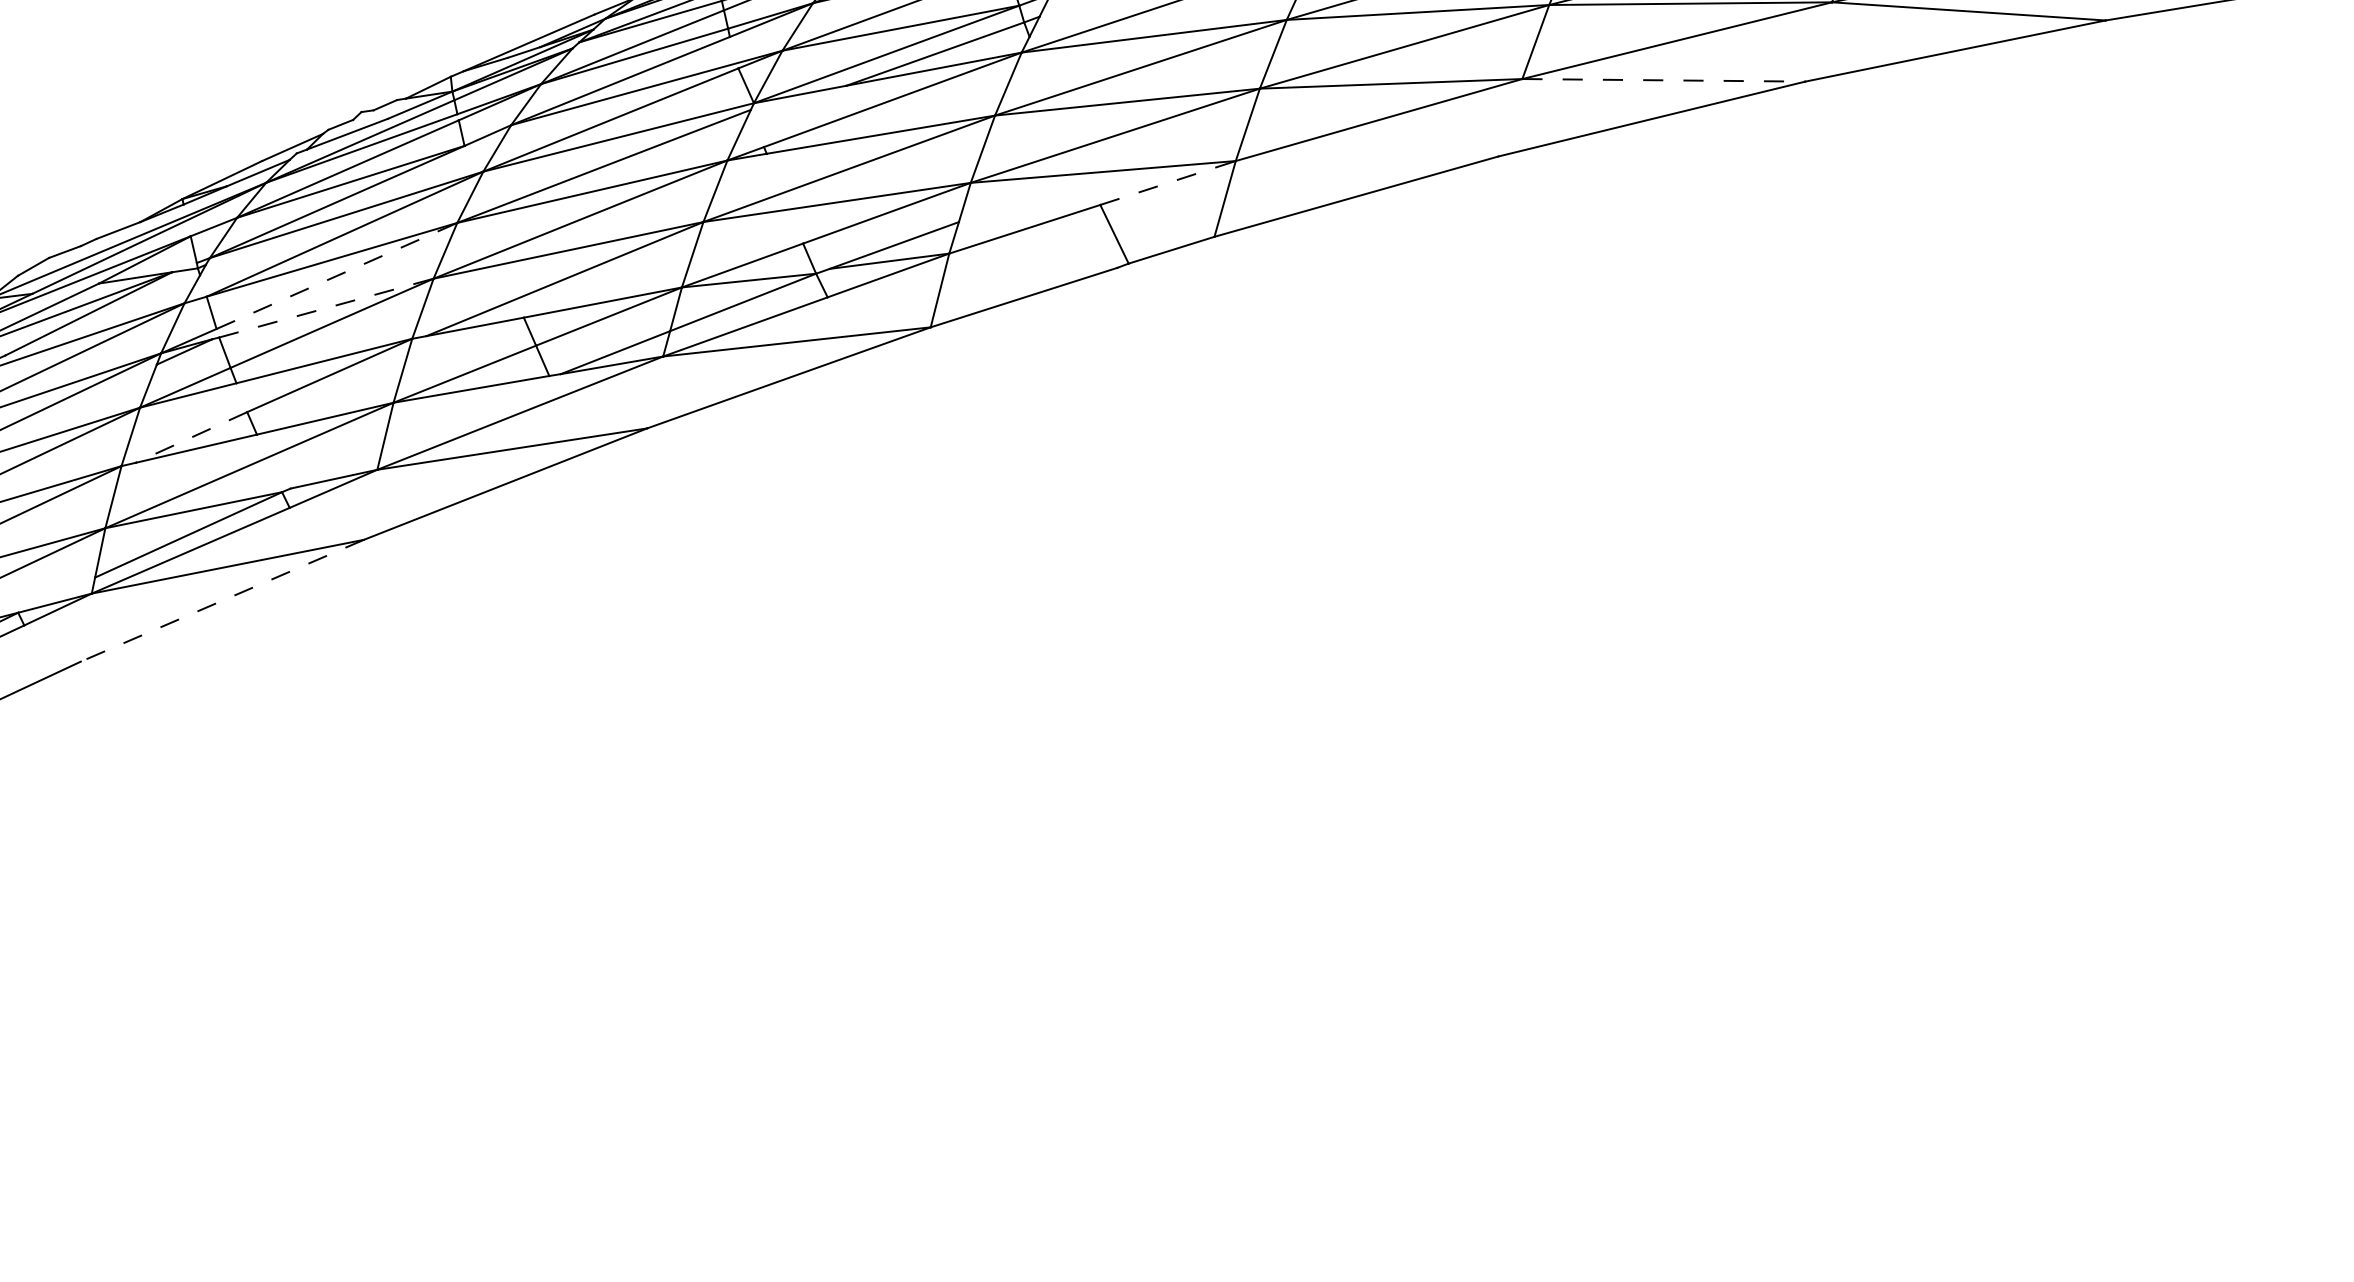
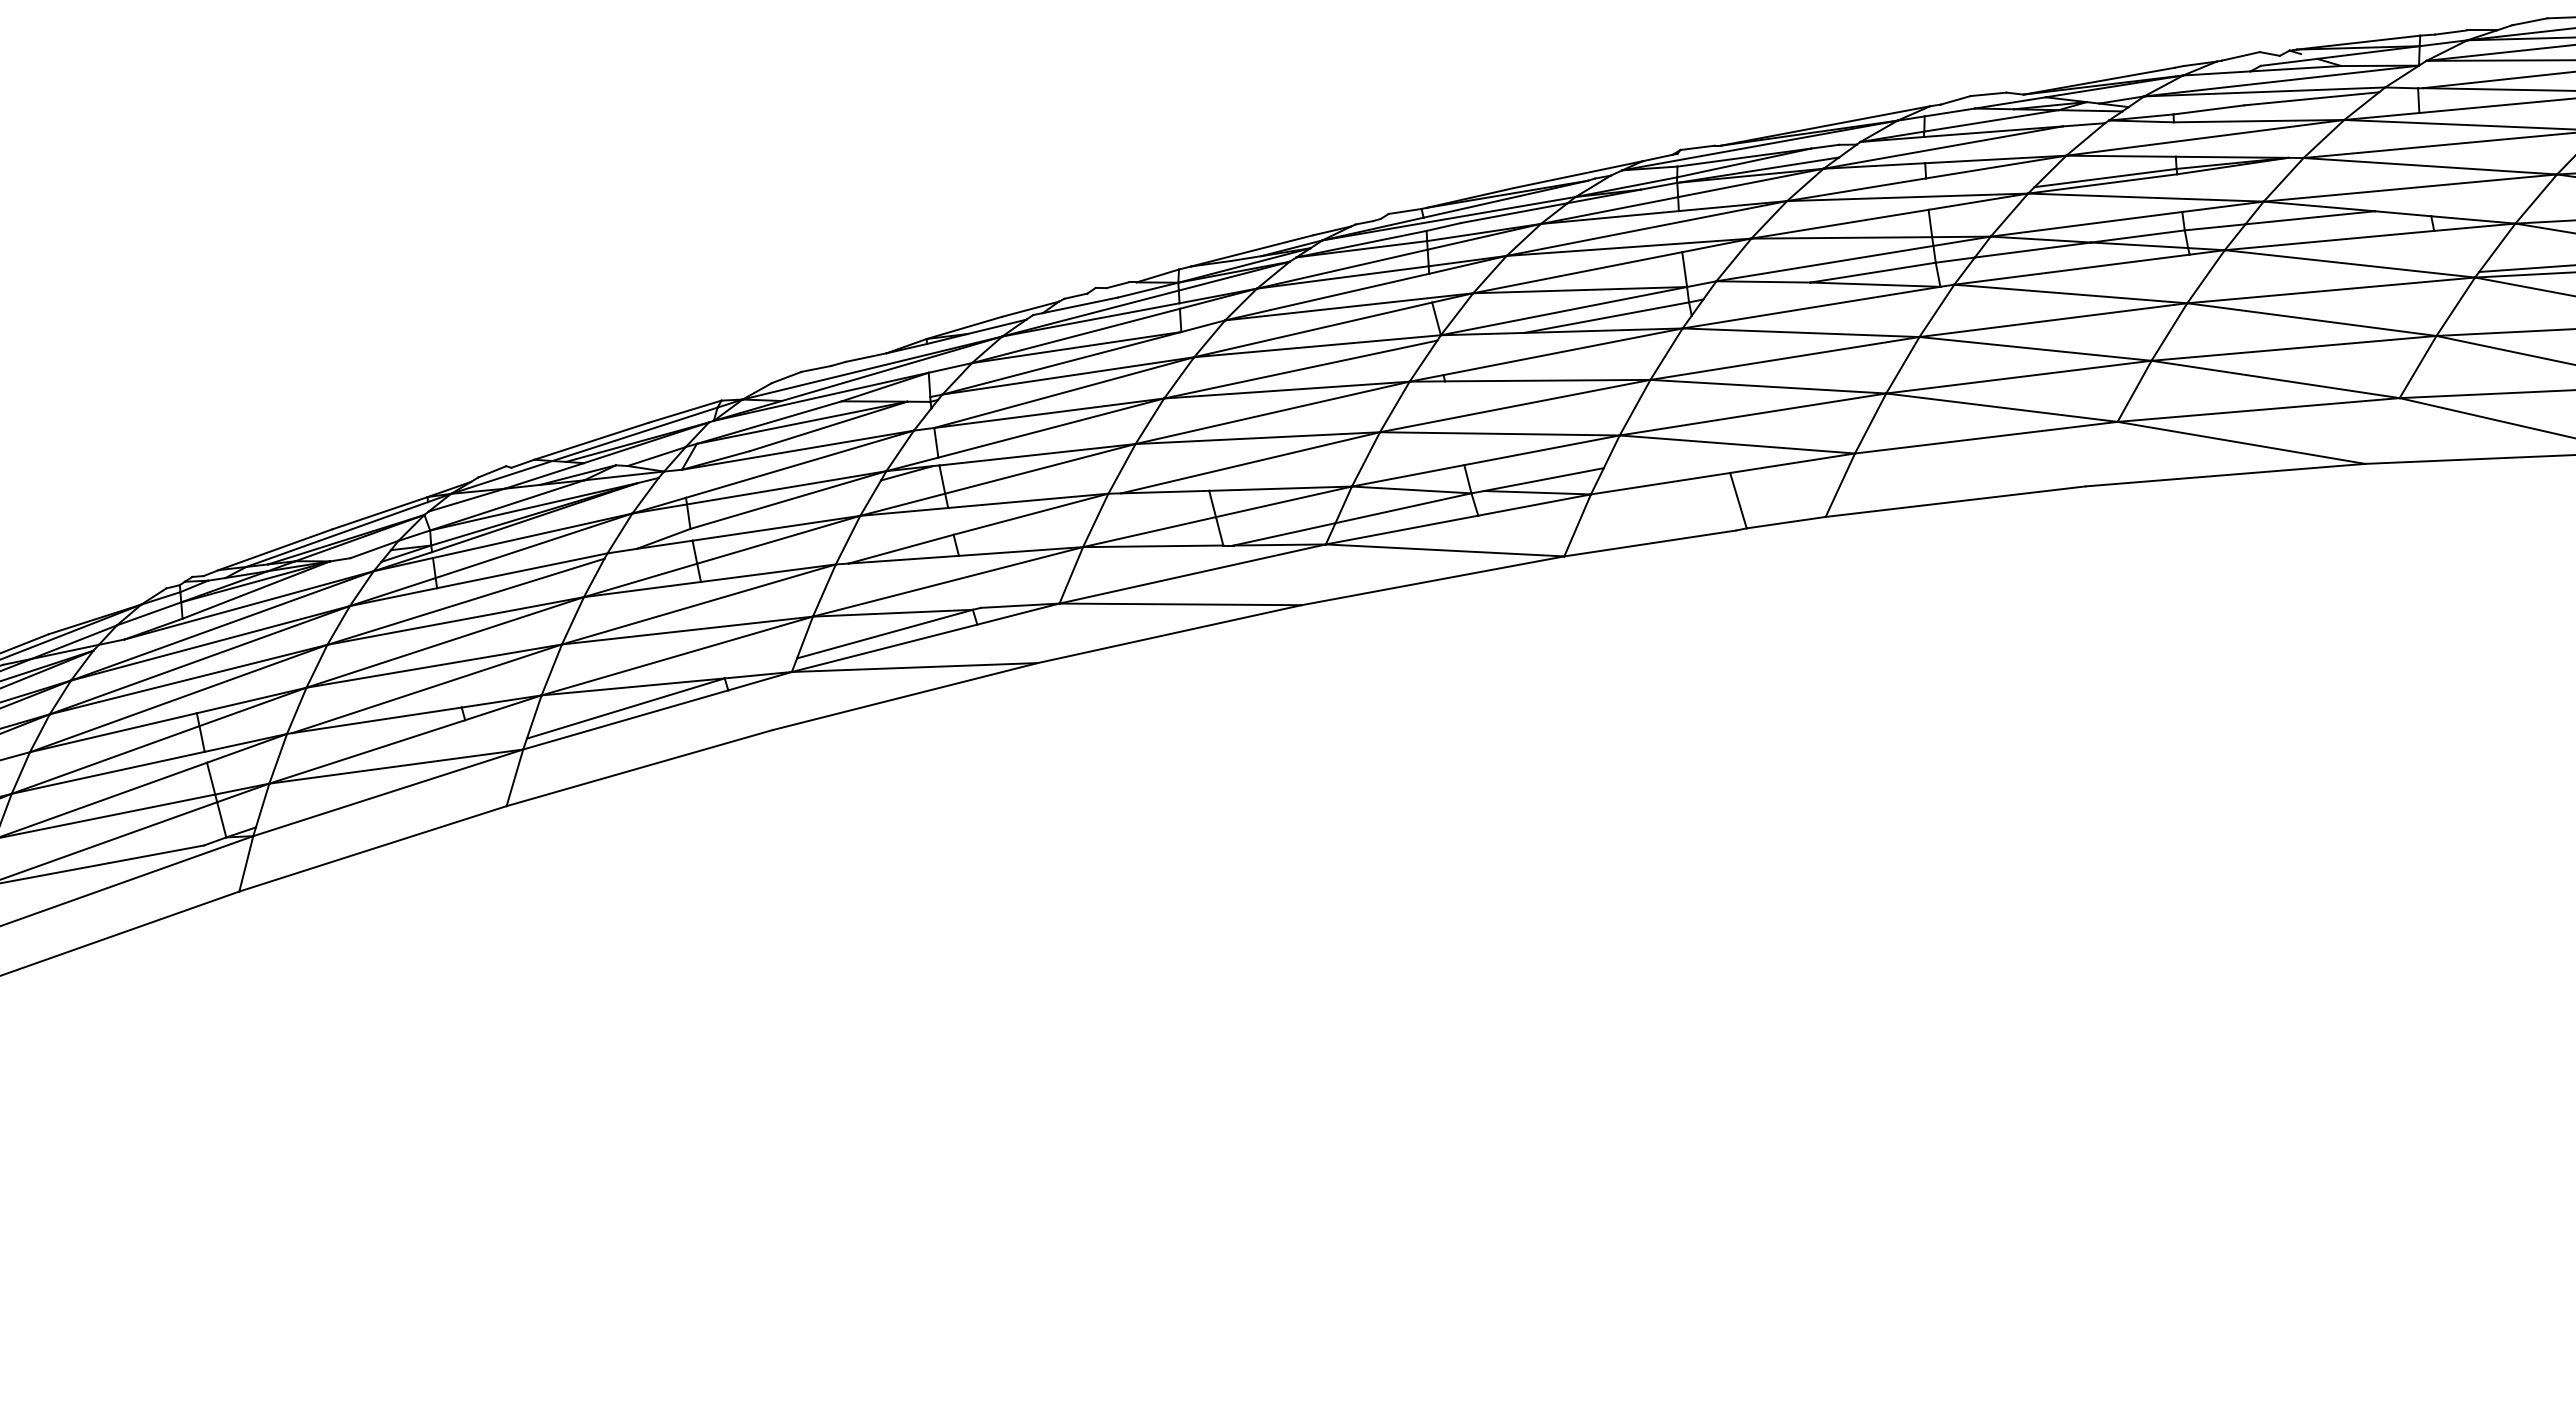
line: (1663, 79) -> (2241, 442), dashed -> solid
line: (1169, 183) -> (1793, 463), dashed -> solid
line: (337, 276) -> (1051, 428), dashed -> solid
line: (326, 307) -> (1037, 454), dashed -> solid
line: (190, 437) -> (900, 549), dashed -> solid
line: (222, 600) -> (905, 696), dashed -> solid

